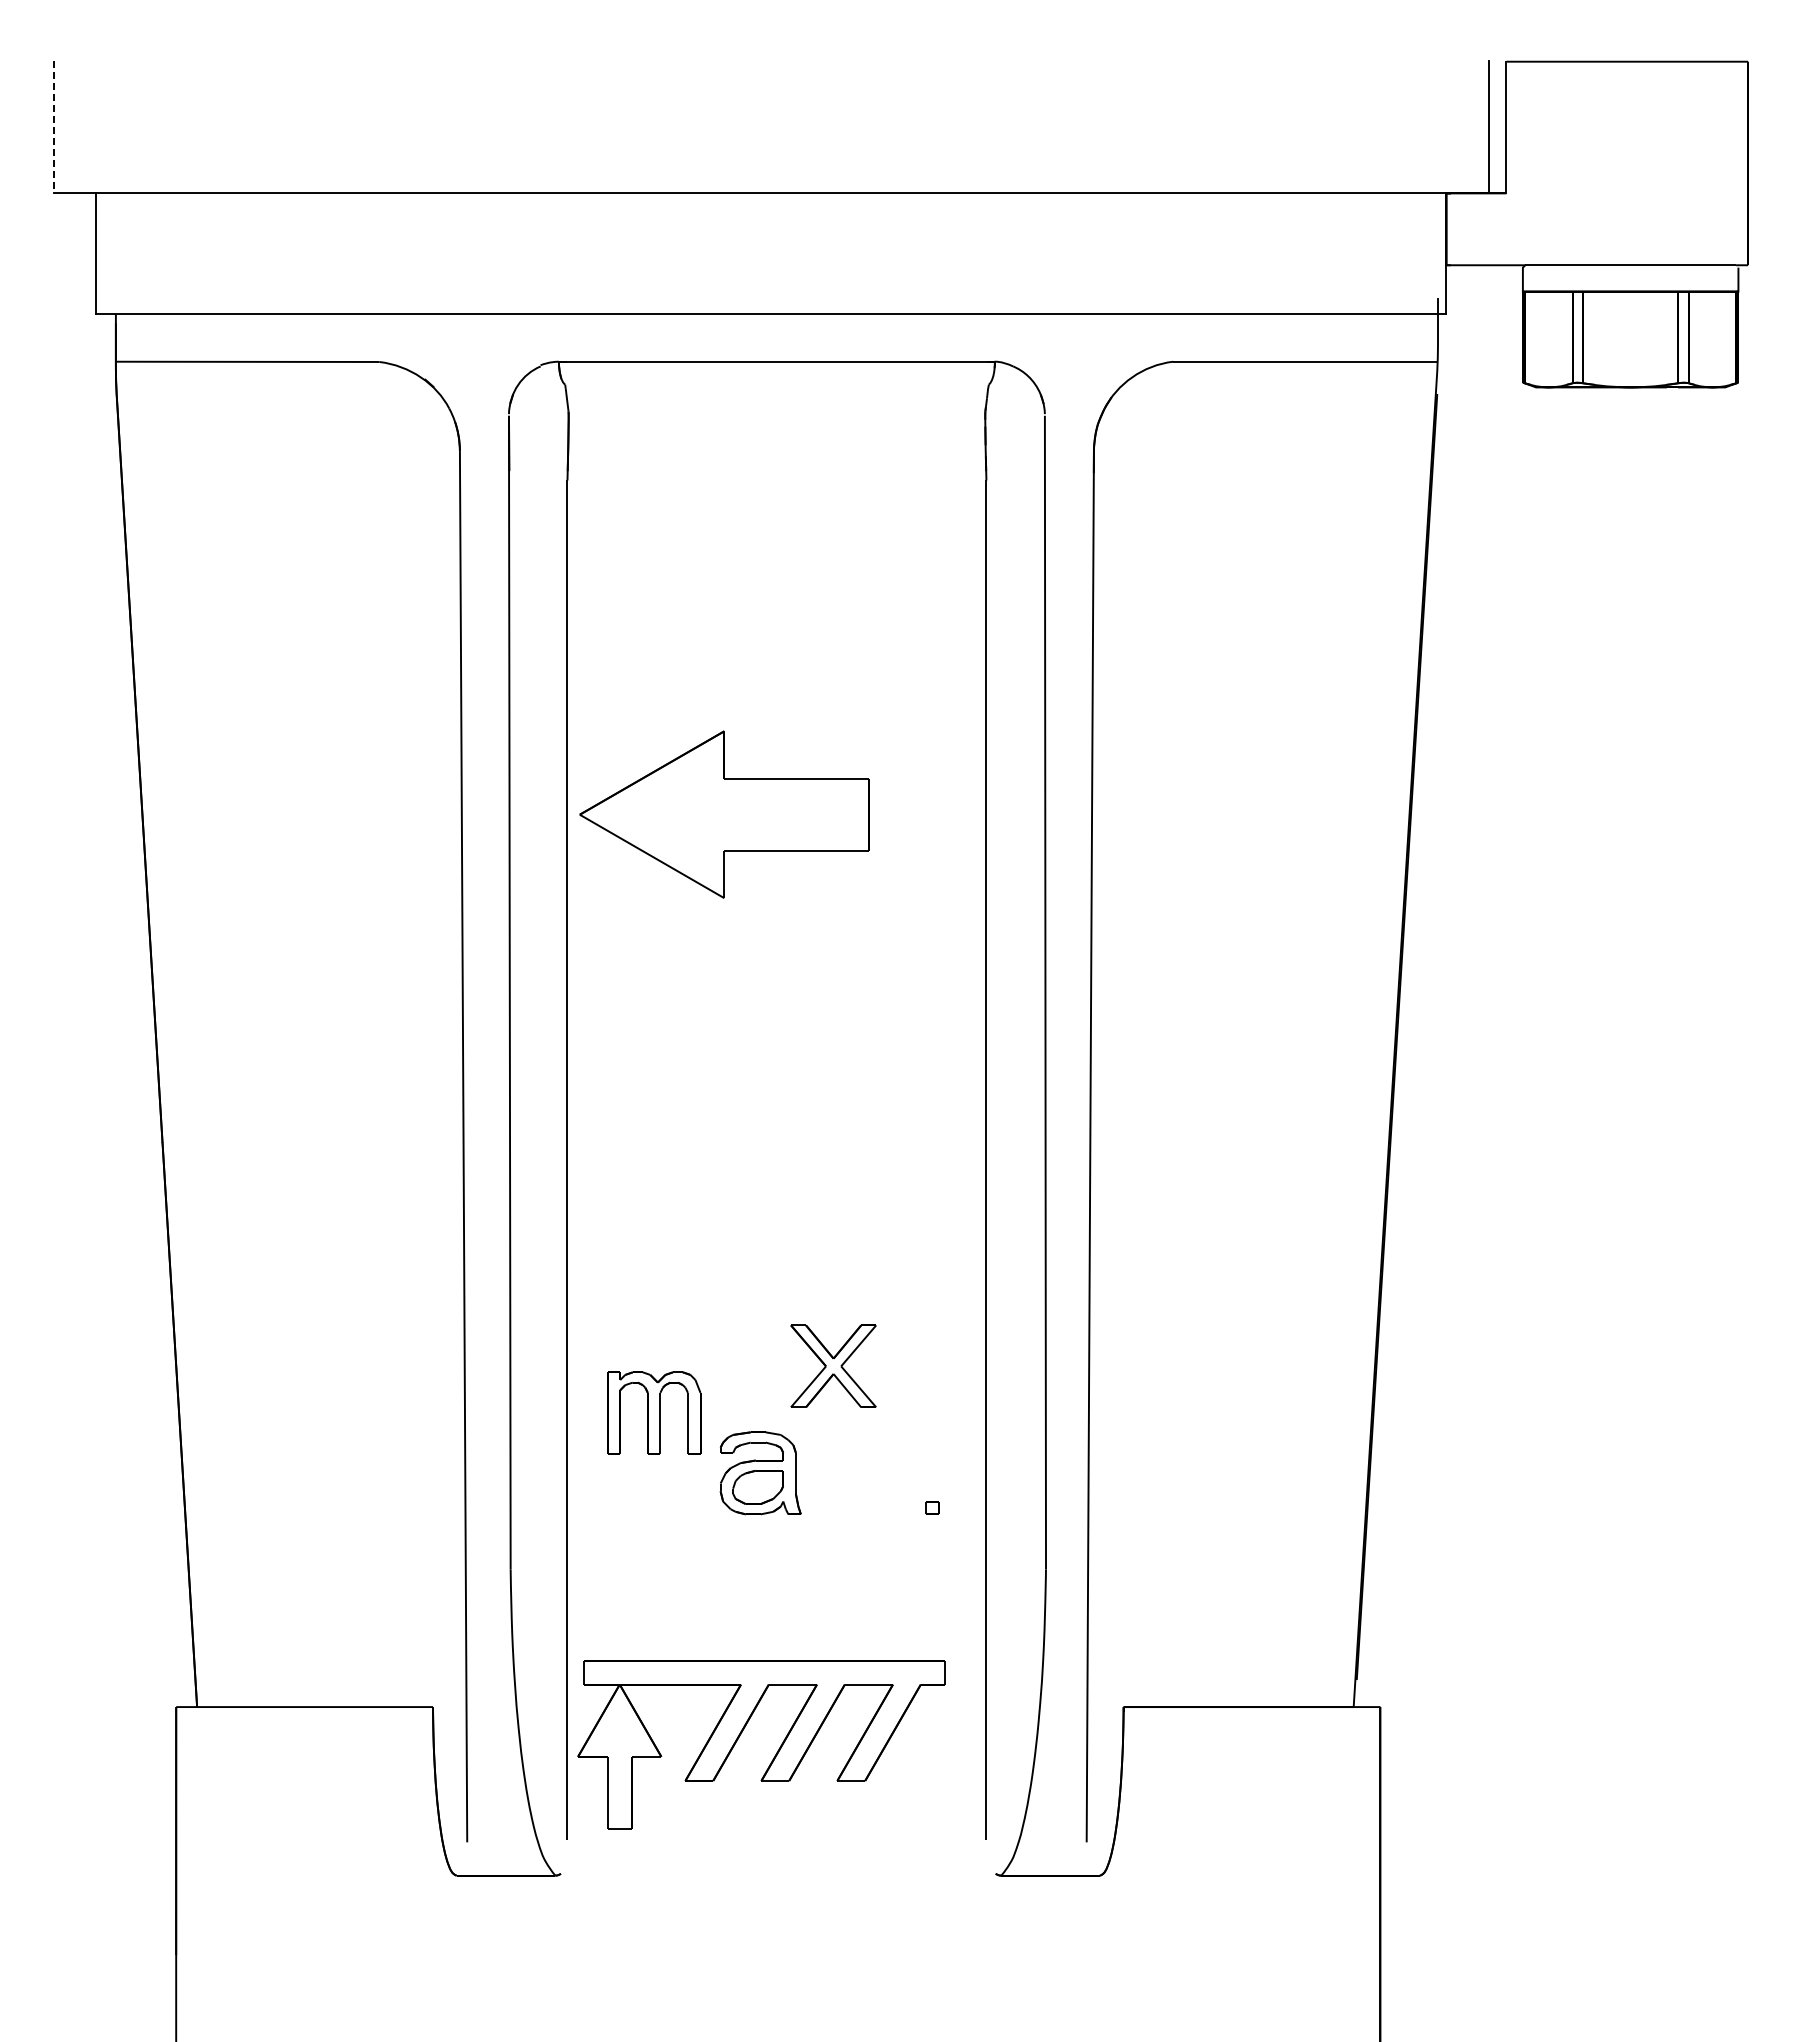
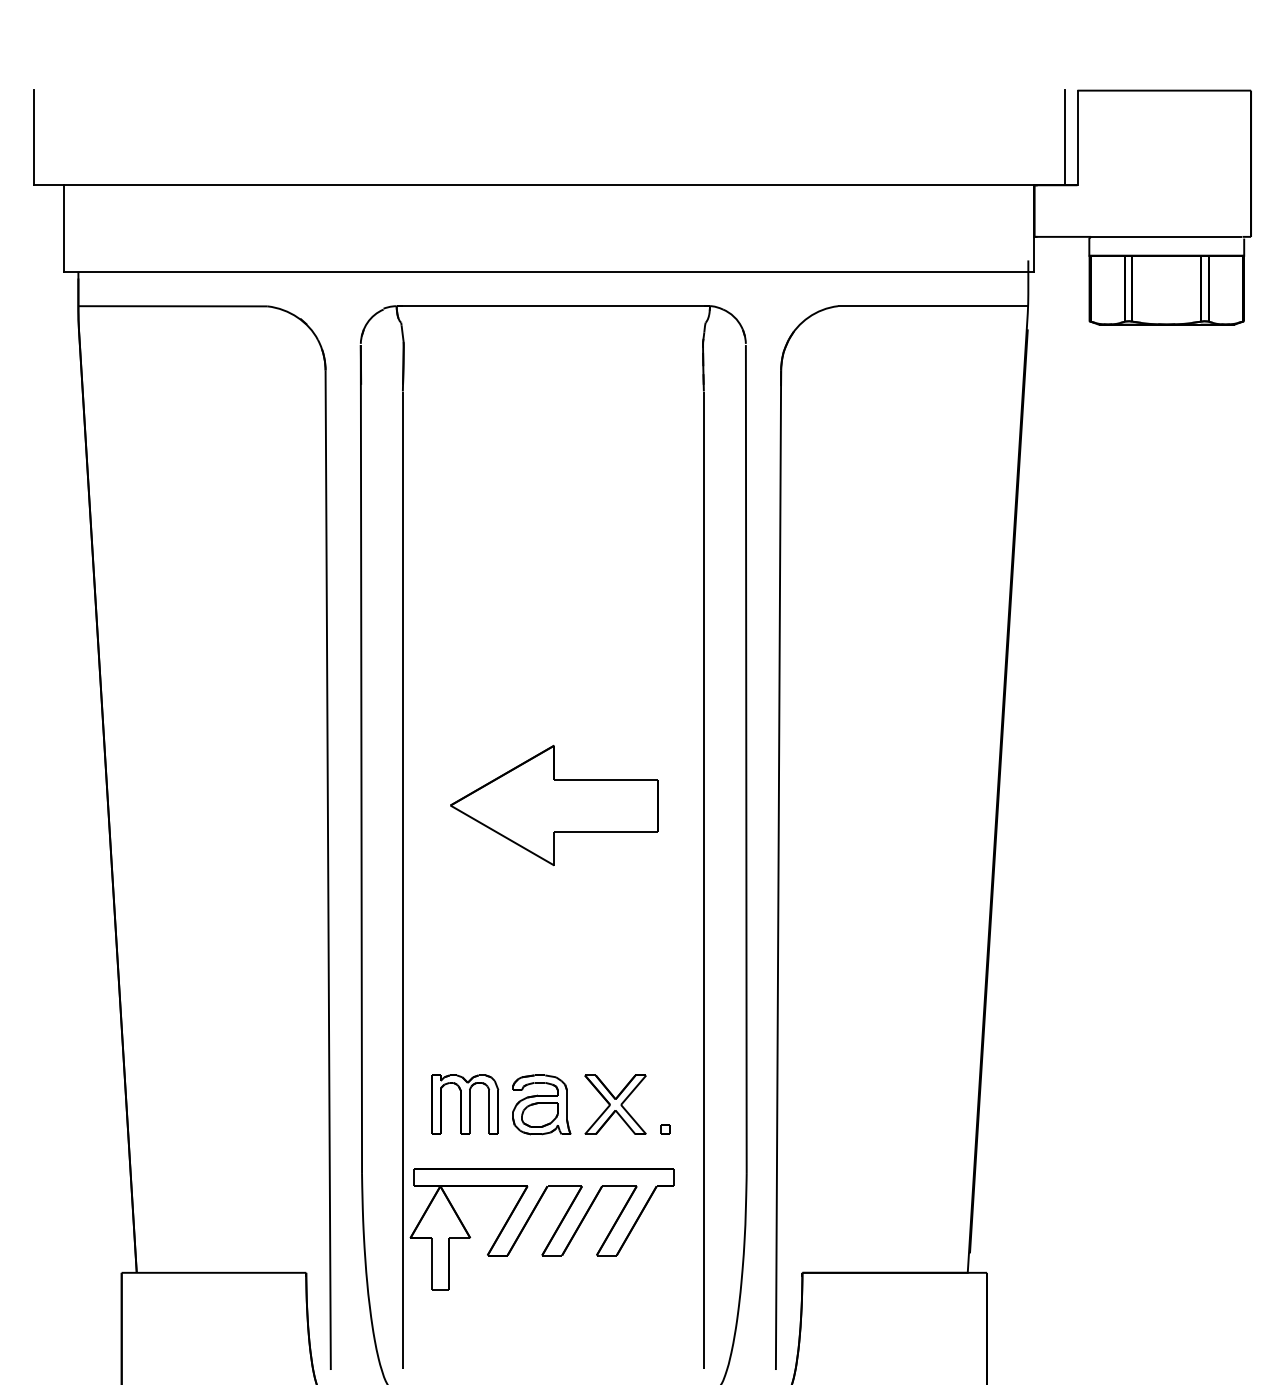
line: (53, 127) -> (33, 137), dashed -> solid
part: (724, 814) -> (554, 805), moved
part: (833, 1365) -> (615, 1104), moved
part: (654, 1412) -> (465, 1104), moved
part: (776, 1752) -> (553, 1235), moved

